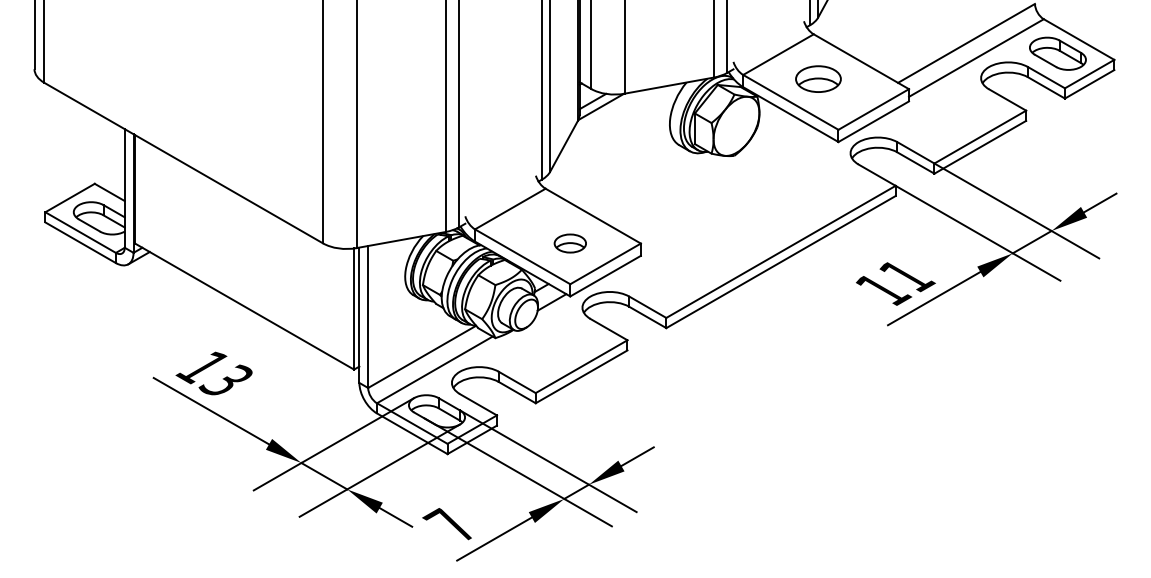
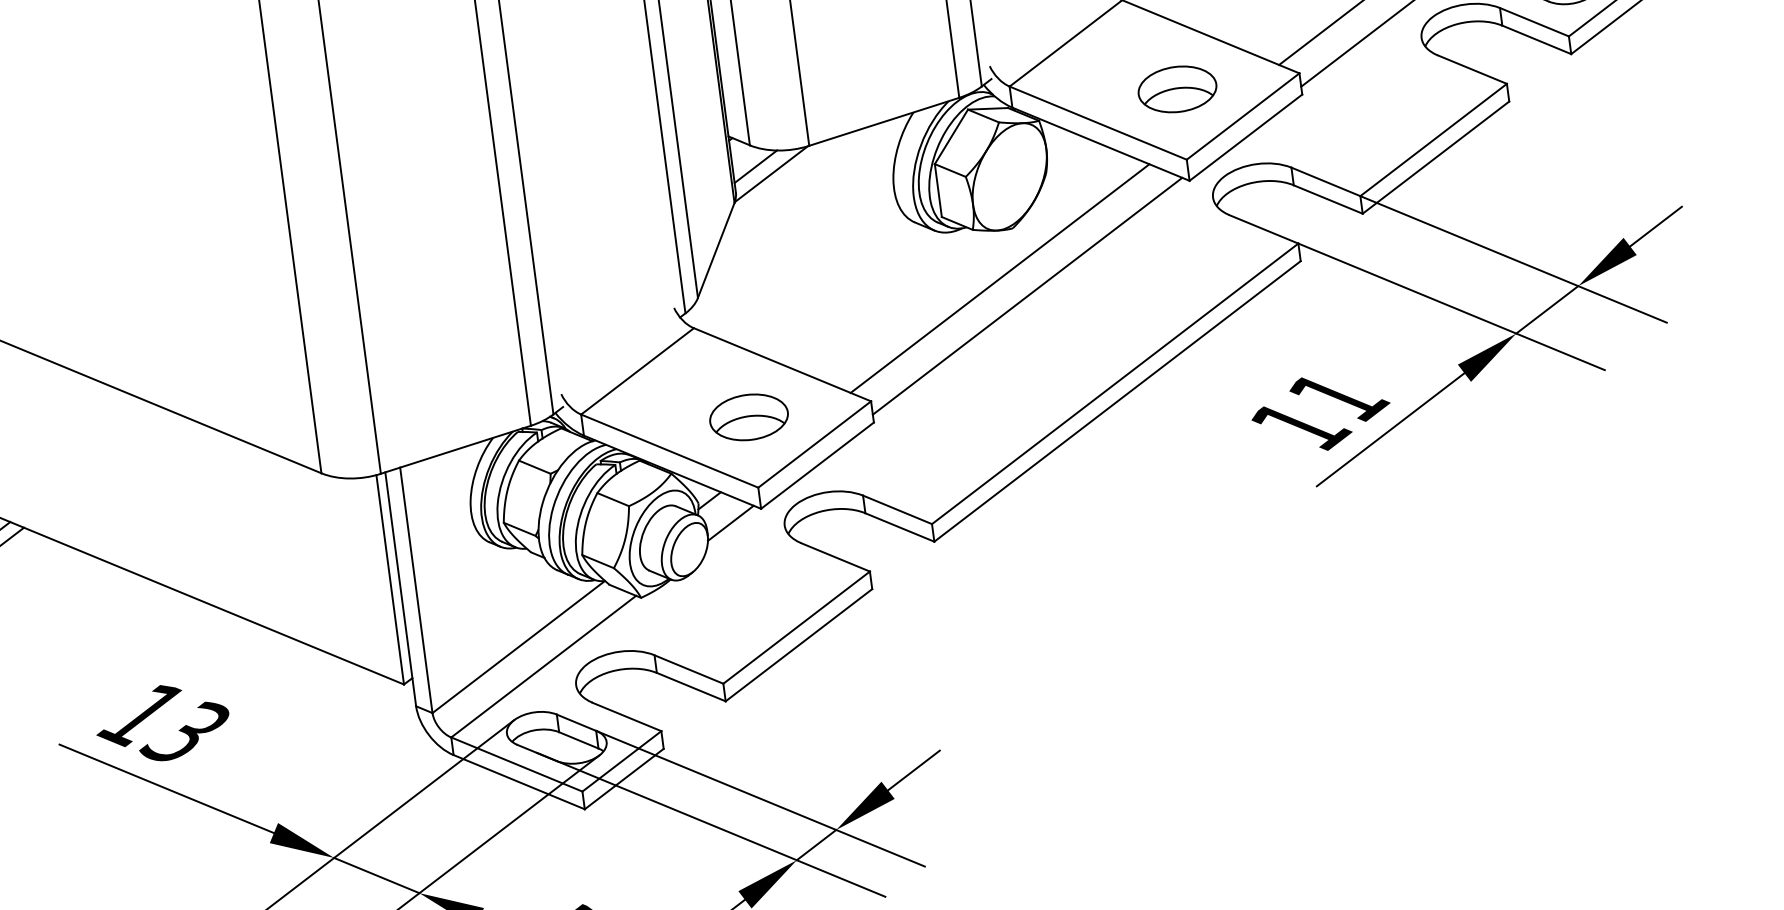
part: (818, 78) -> (1177, 88), moved
line: (722, 183) -> (998, 278), added
line: (737, 195) -> (1027, 296), added
part: (570, 243) -> (749, 417), size x1.43

